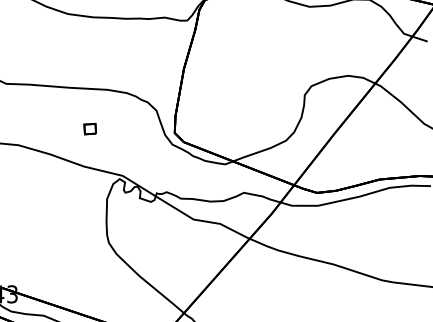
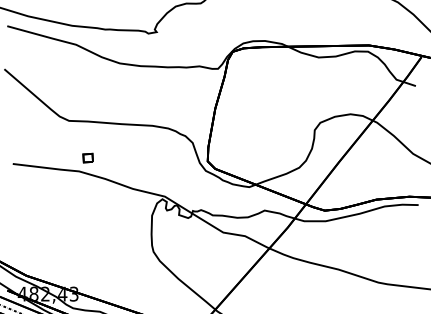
part: (89, 128) -> (87, 157), moved

